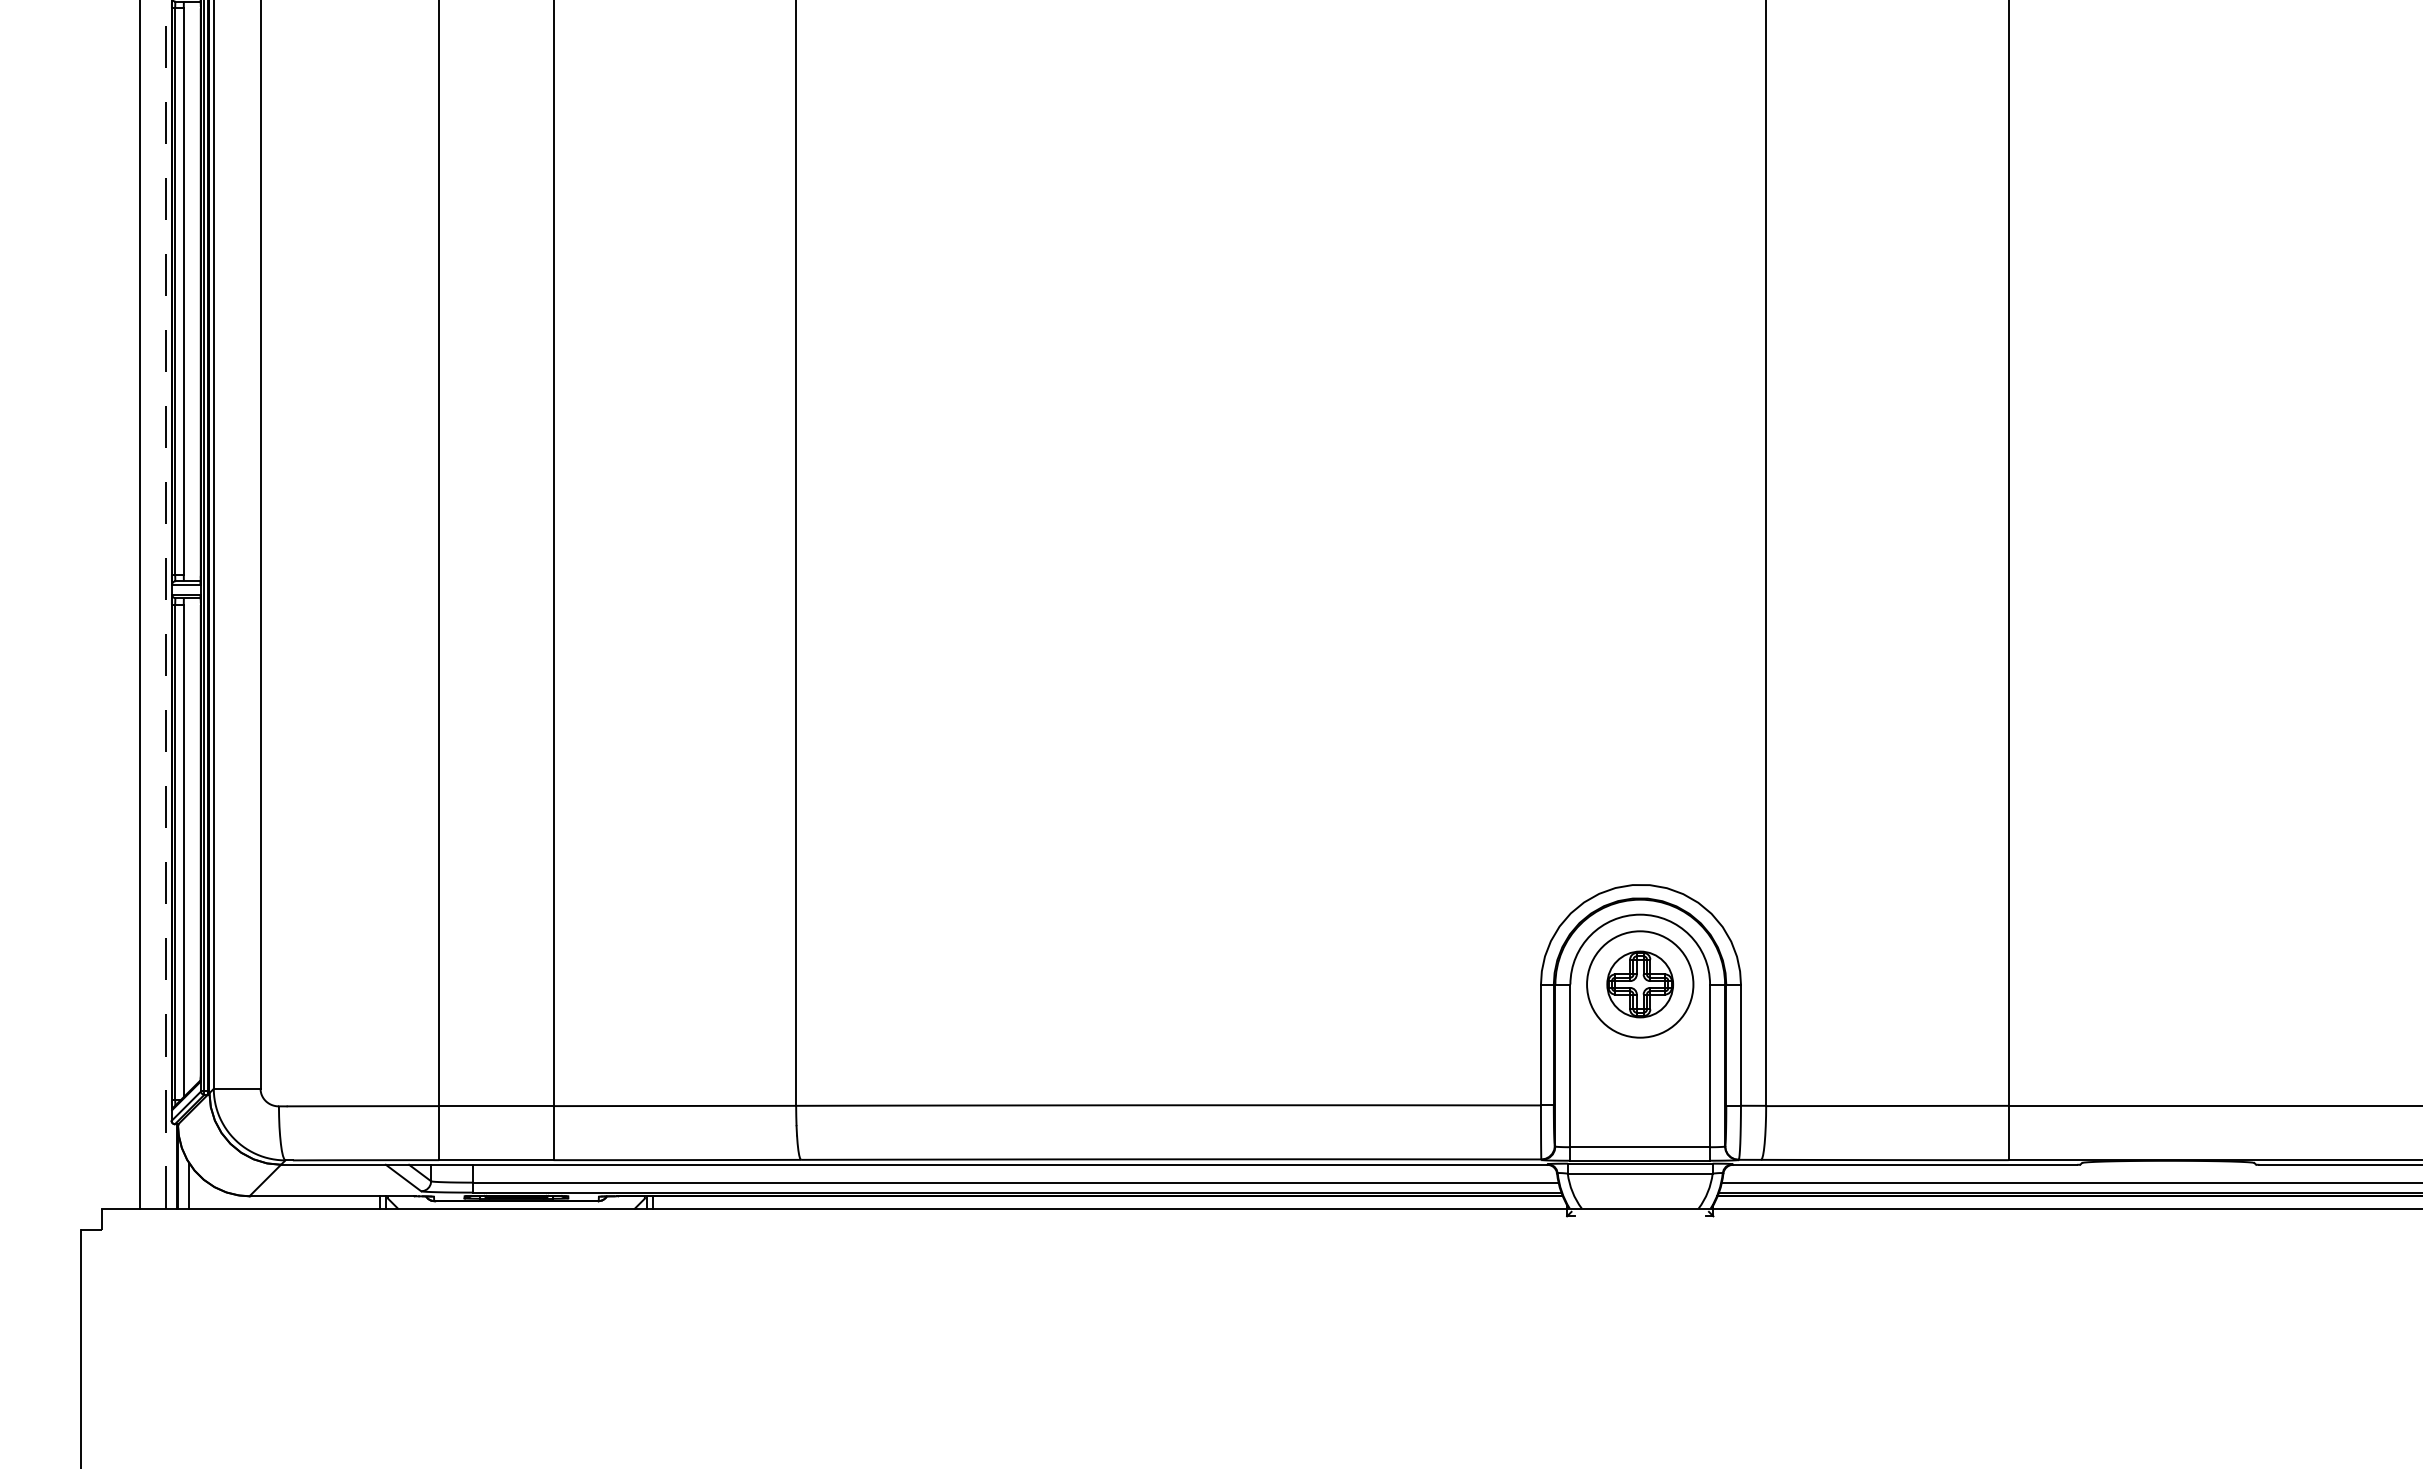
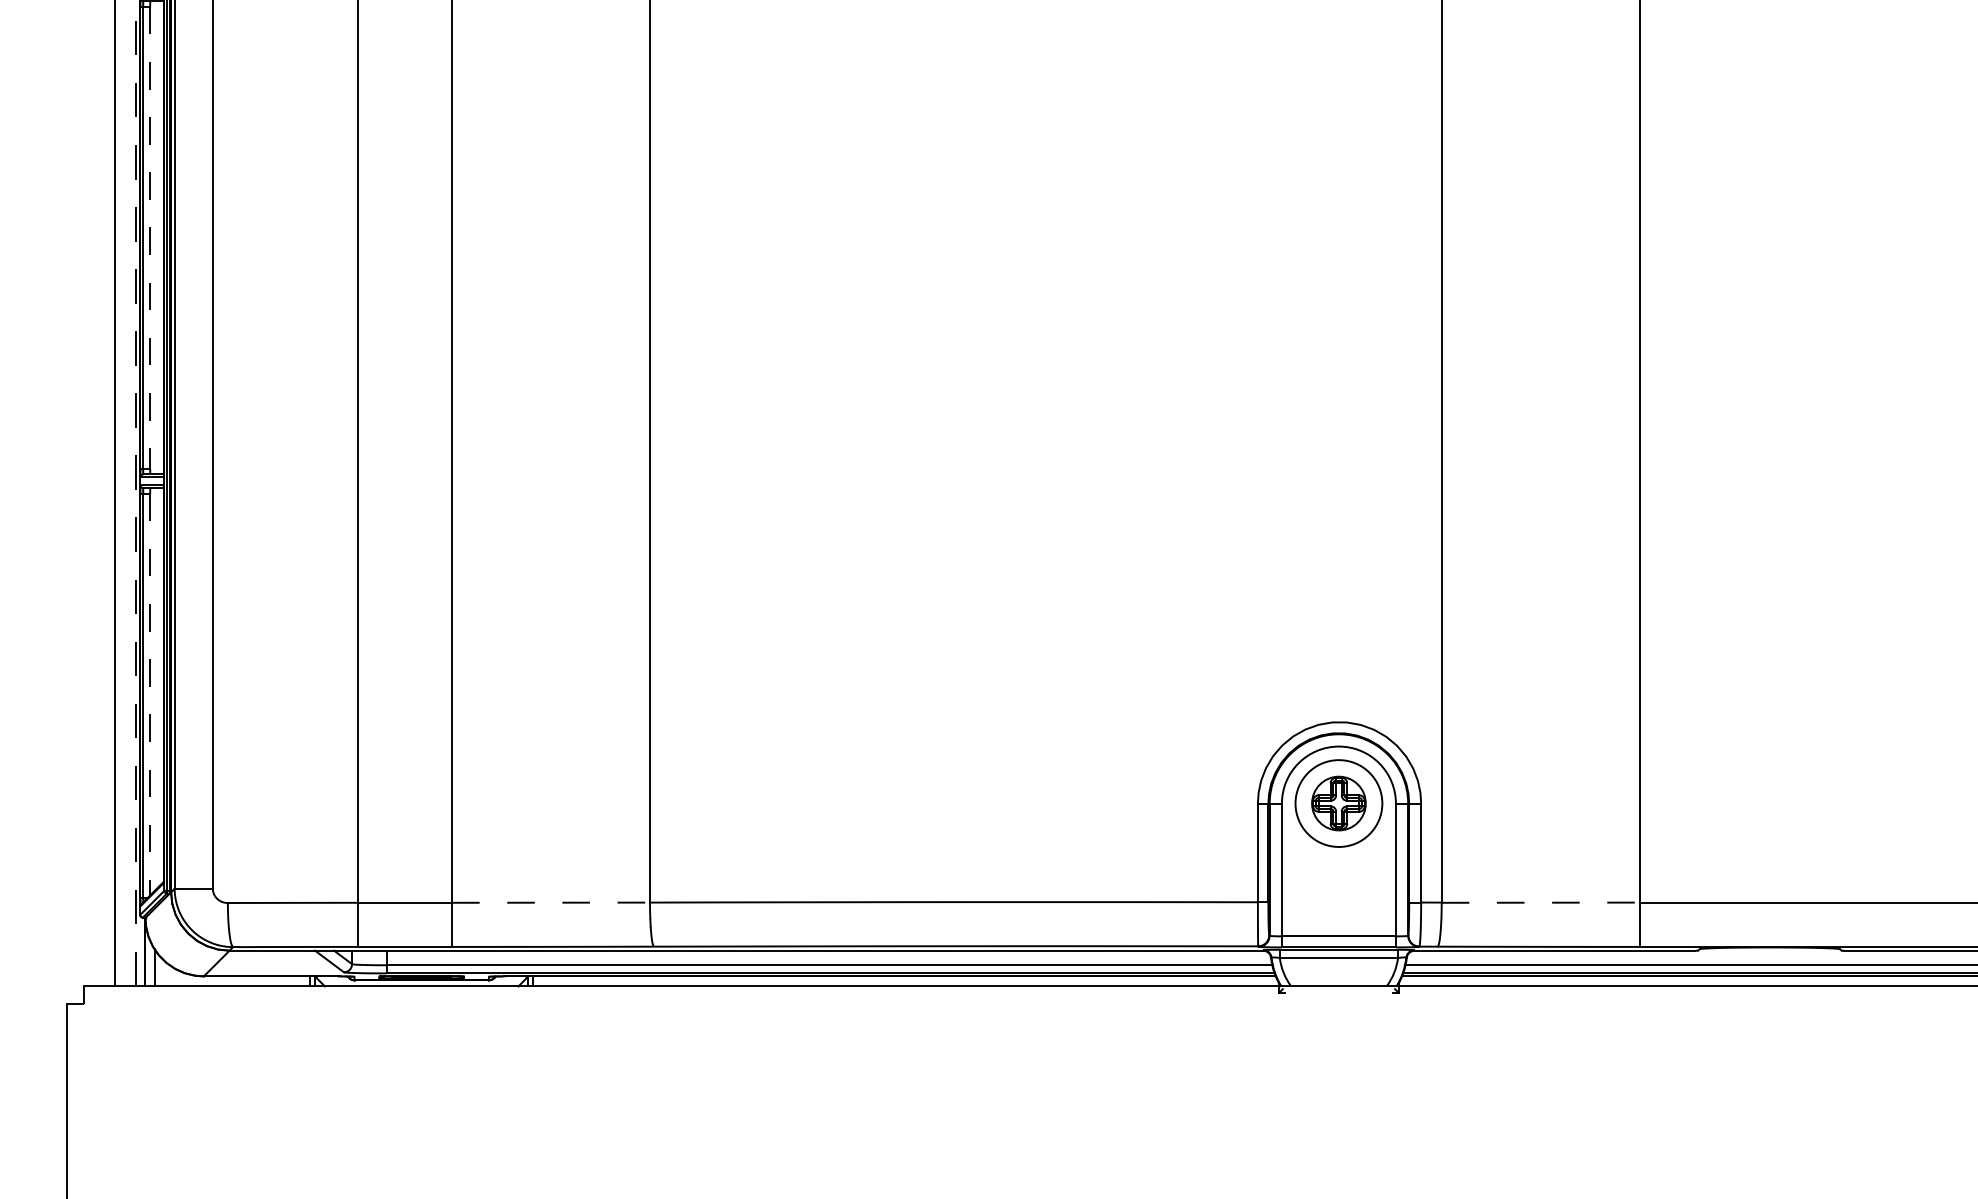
line: (183, 291) -> (149, 237), solid -> dashed
line: (183, 851) -> (149, 694), solid -> dashed
line: (675, 1105) -> (551, 902), solid -> dashed
line: (1887, 1105) -> (1540, 902), solid -> dashed

